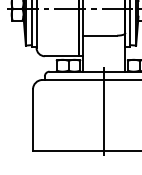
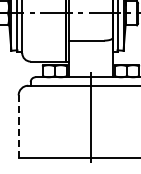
line: (33, 120) -> (19, 126), solid -> dashed

